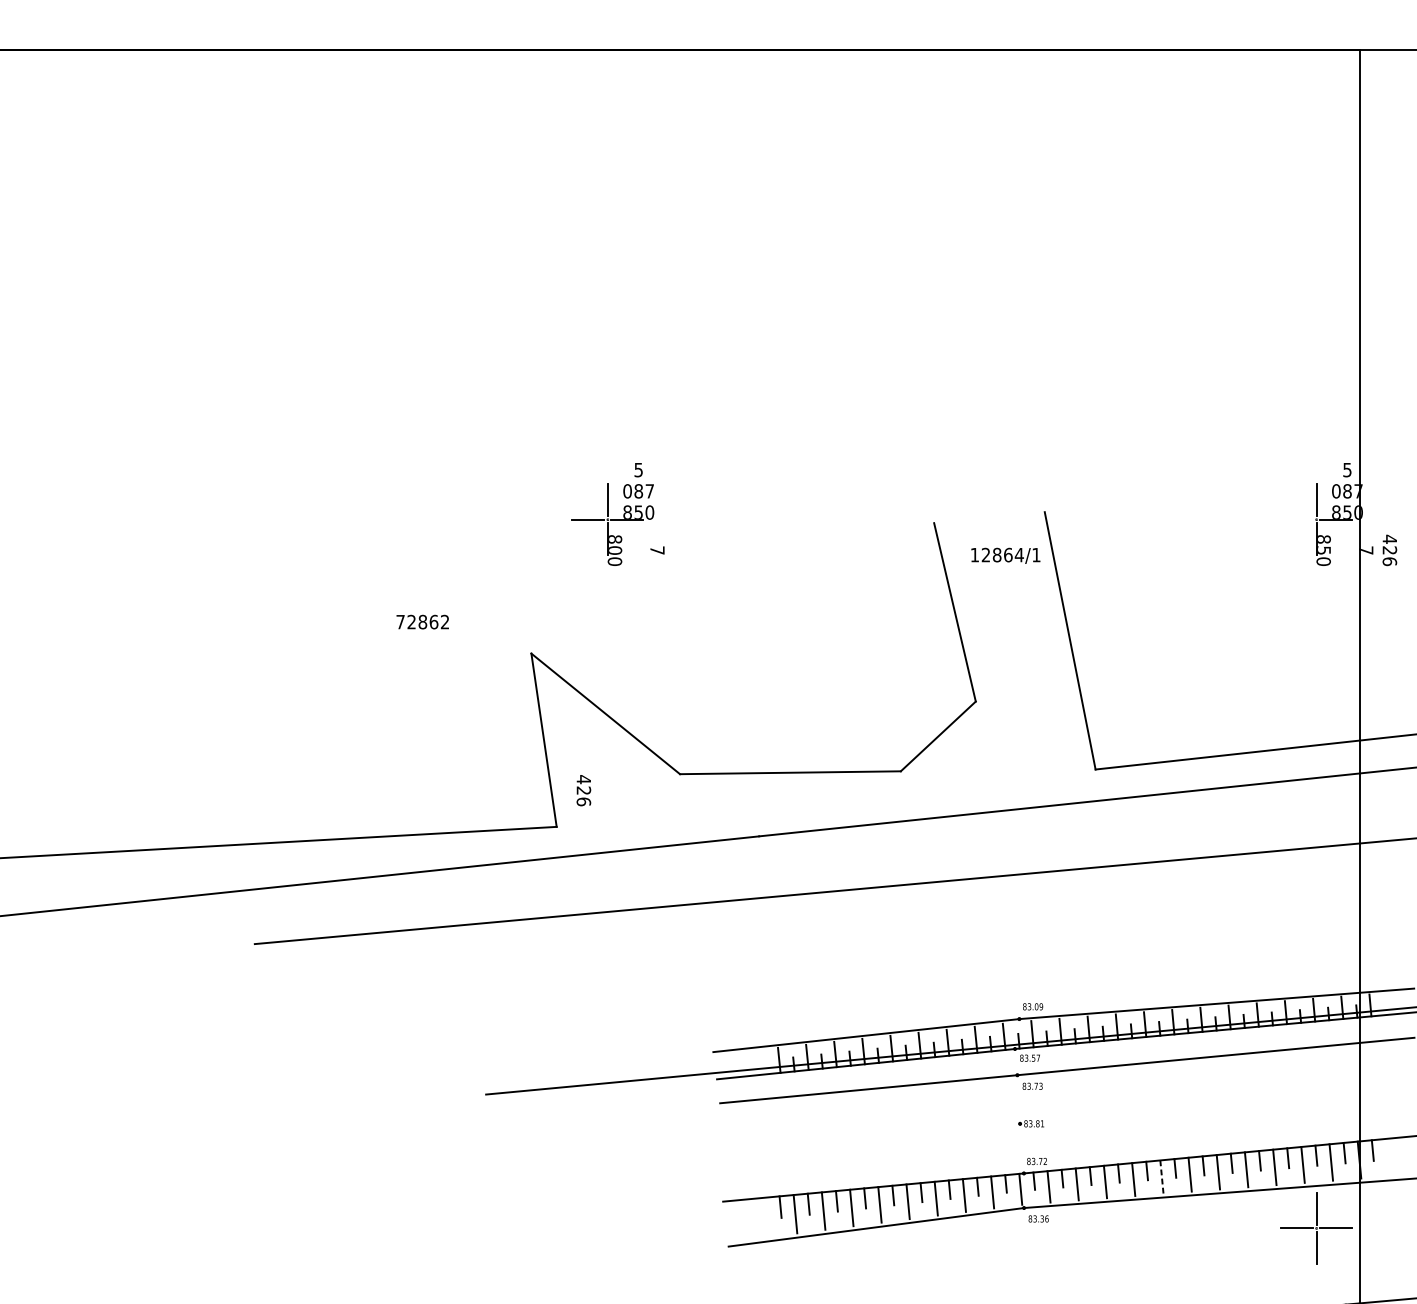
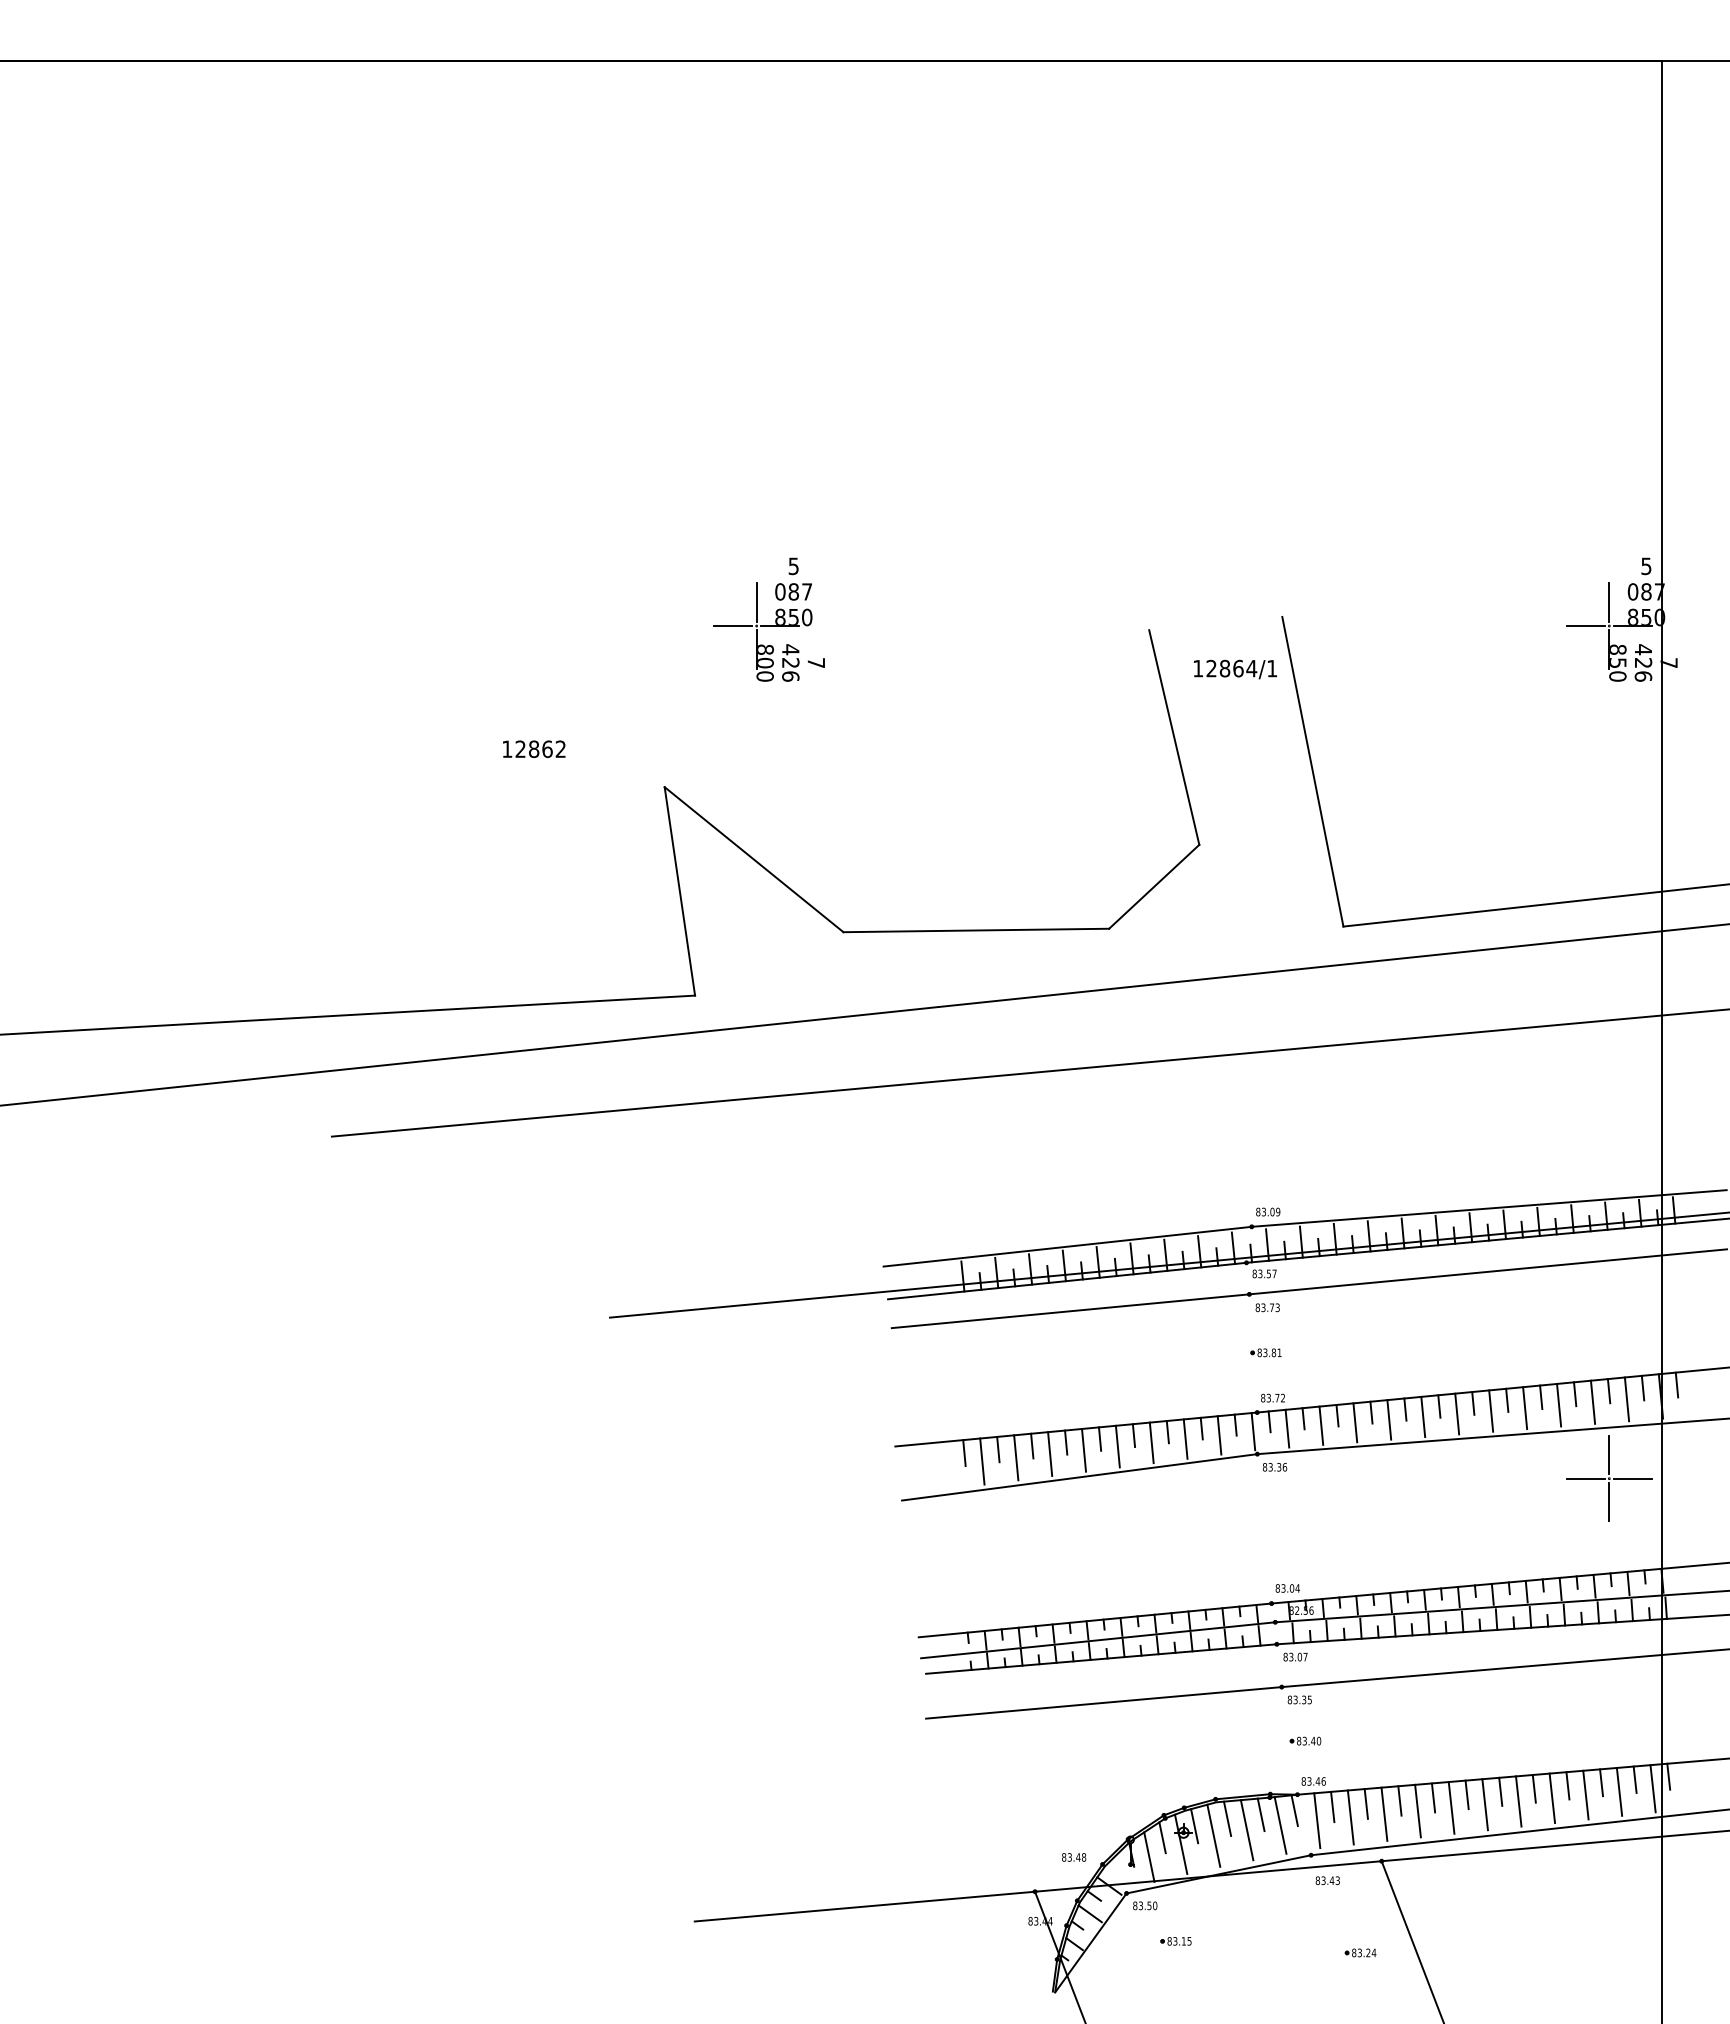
line: (1296, 520) -> (1585, 626), added
text: (1389, 550) -> (1643, 662), moved
text: (400, 621) -> (507, 748), 72862 -> 12862
text: (583, 790) -> (790, 662), moved
line: (1162, 1177) -> (1423, 1417), dashed -> solid

